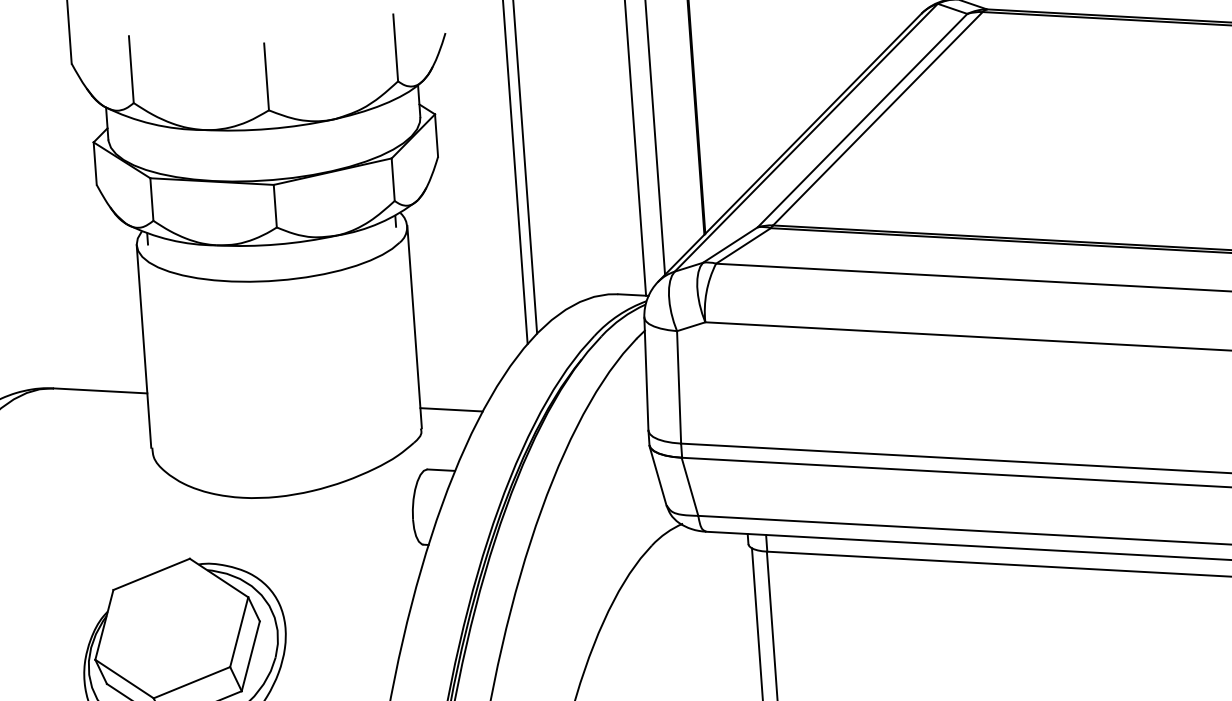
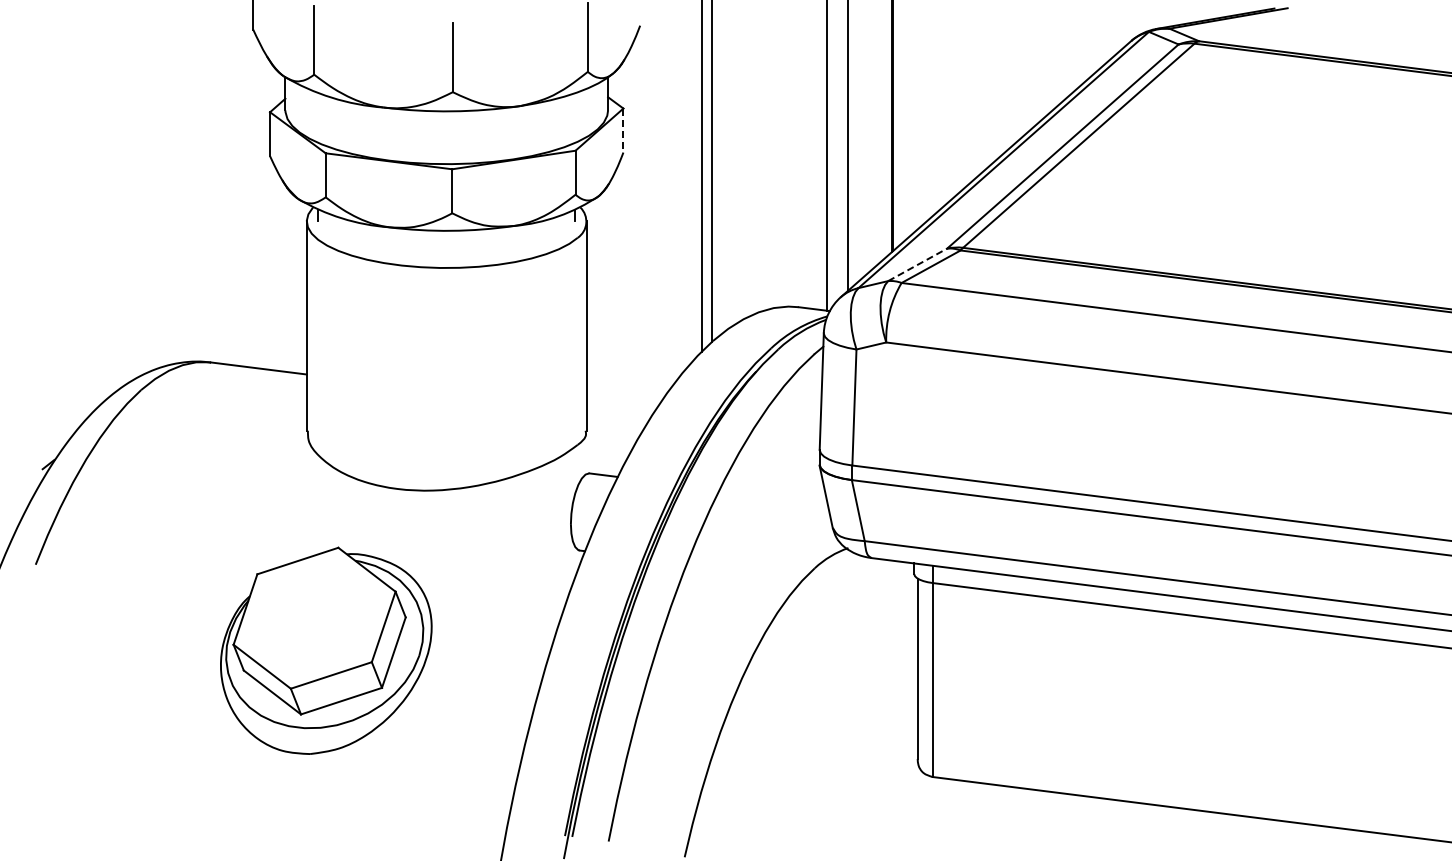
line: (436, 136) -> (623, 131), solid -> dashed
line: (730, 244) -> (917, 264), solid -> dashed
line: (451, 409) -> (618, 413), removed

